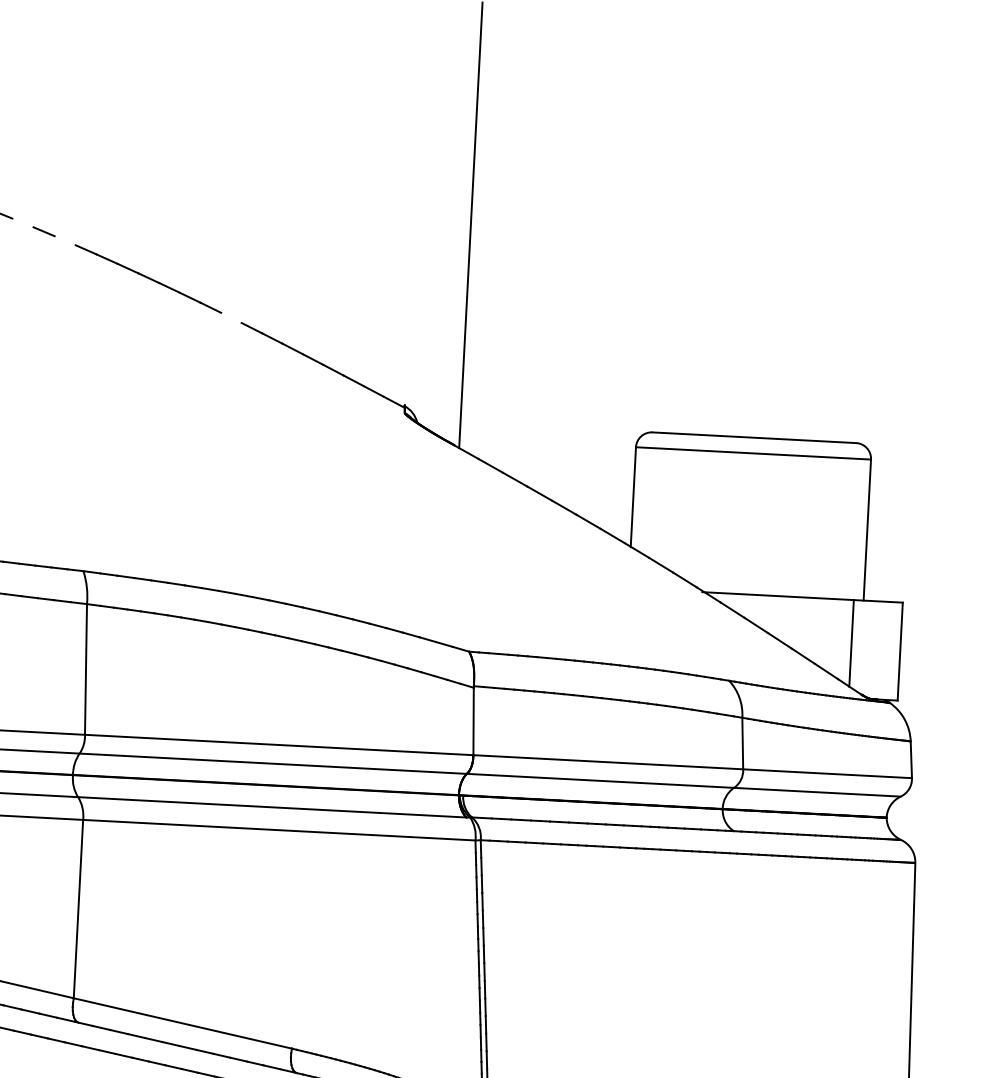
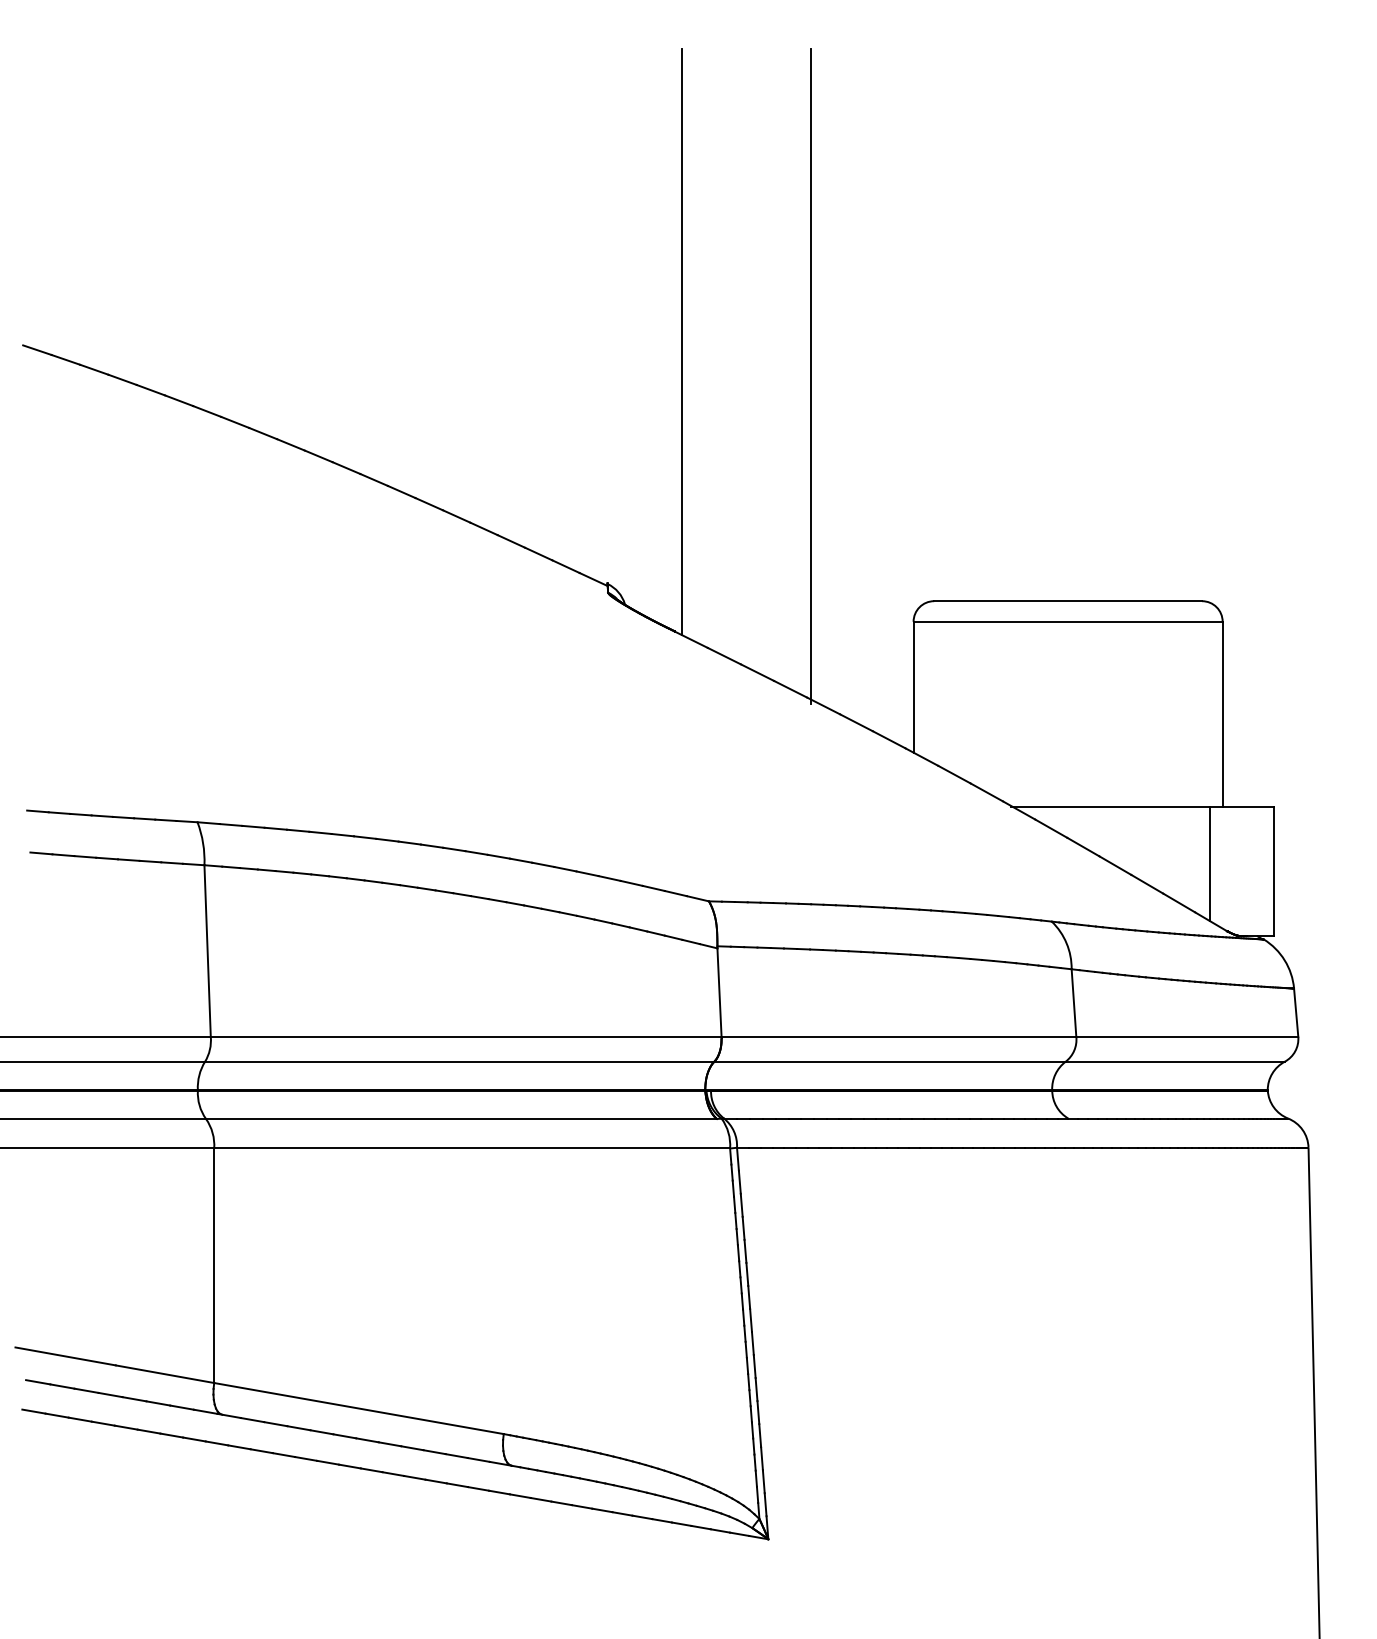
line: (23, 222) -> (94, 369), added
line: (64, 240) -> (150, 389), added
line: (567, 256) -> (810, 376), added
line: (230, 317) -> (373, 479), added

